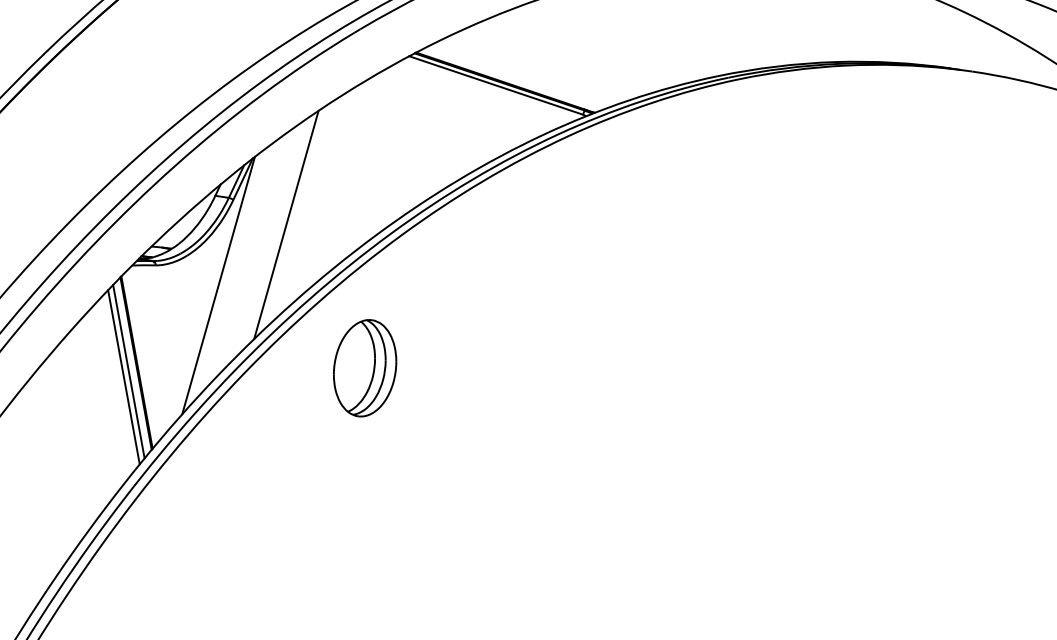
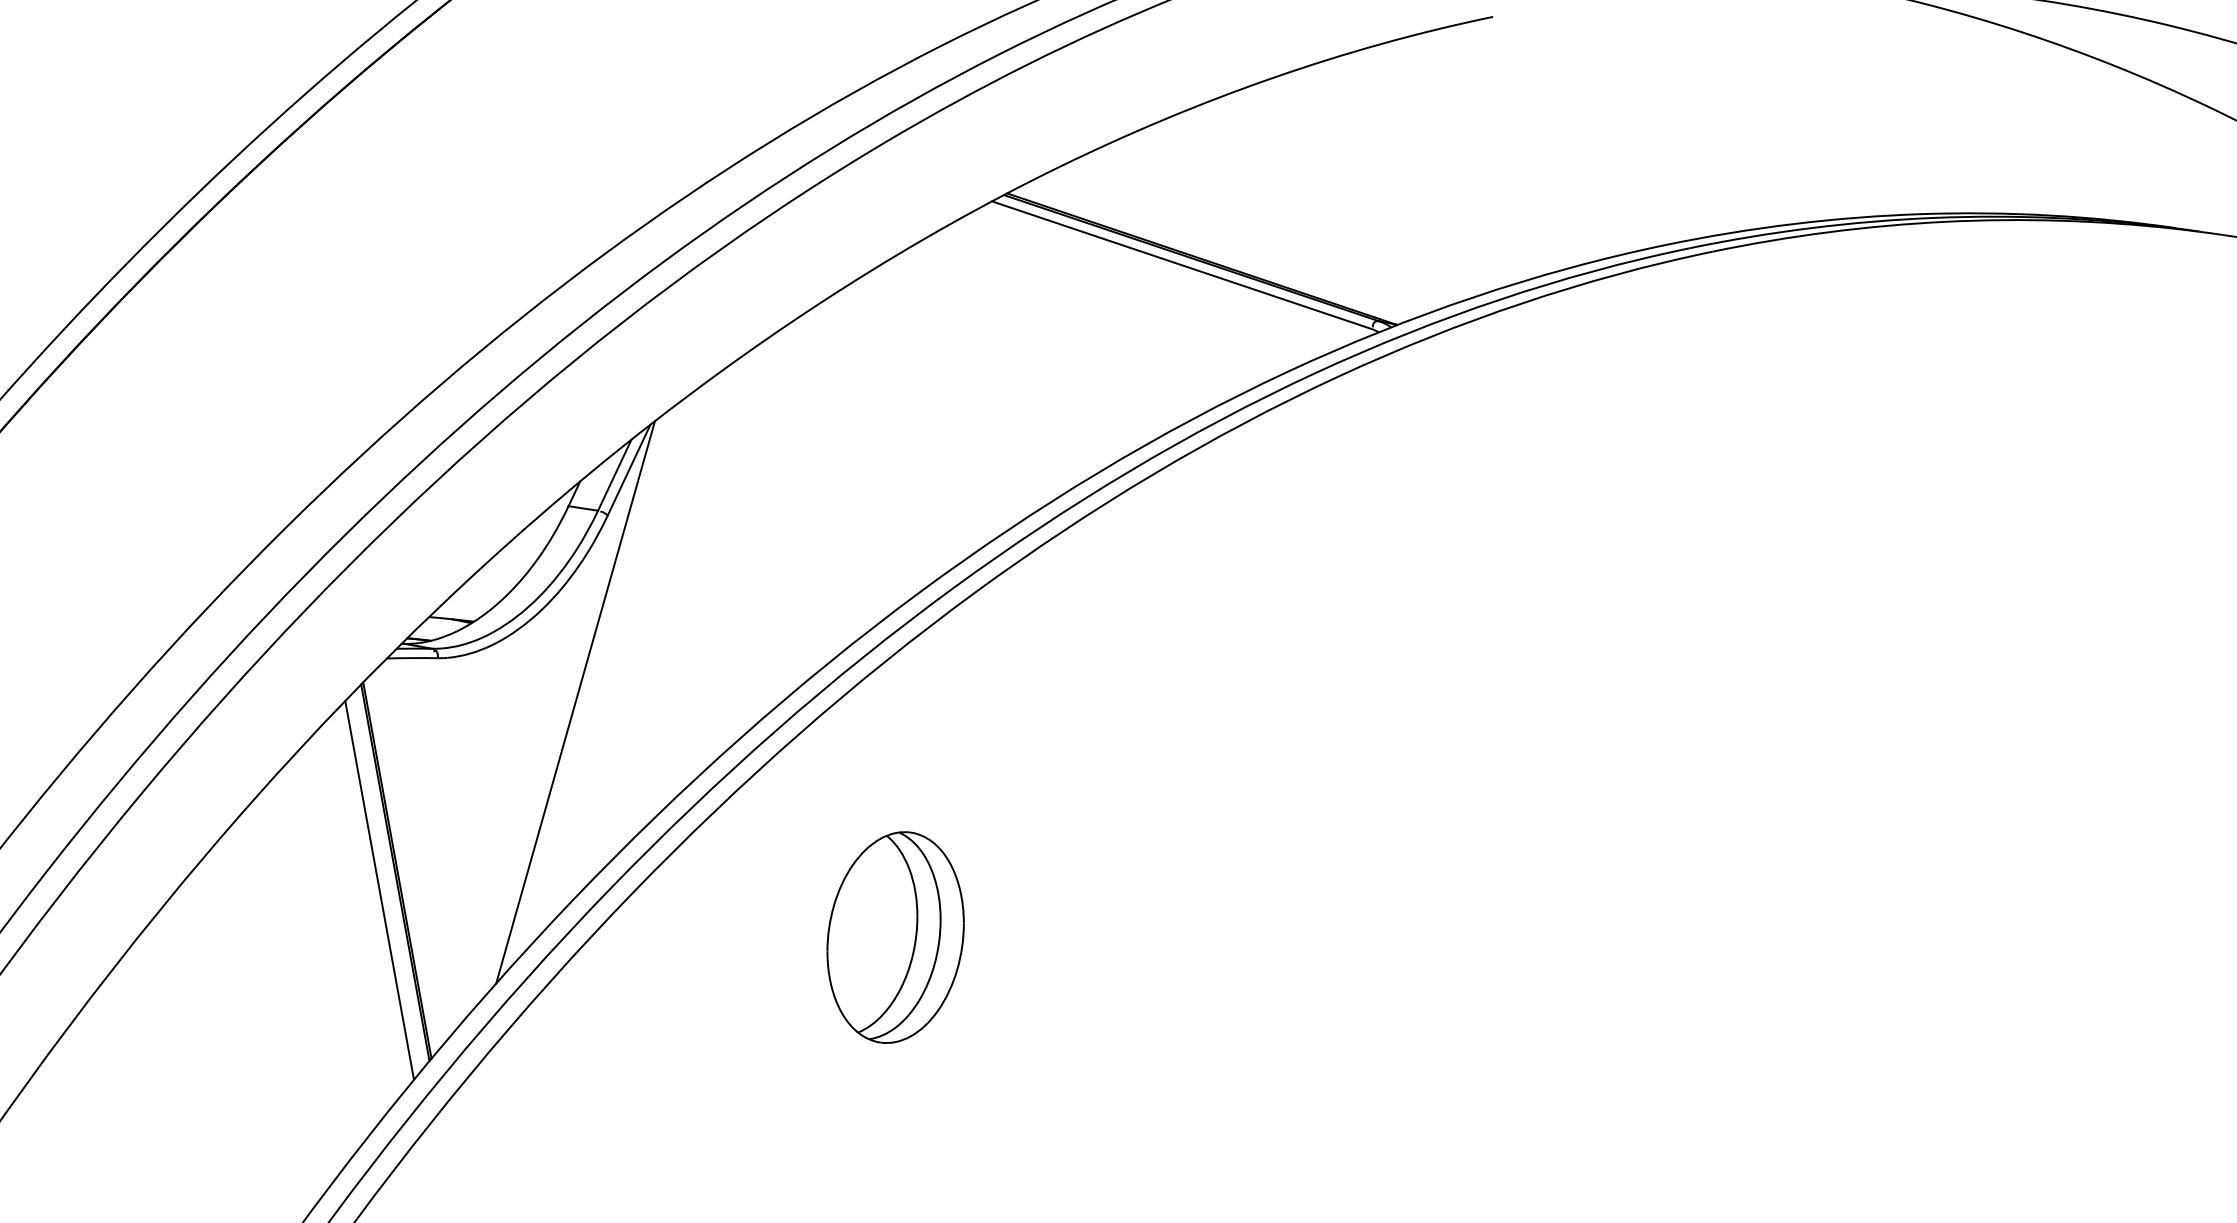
line: (286, 224) -> (723, 568), removed
part: (365, 368) -> (896, 938), moved
line: (123, 377) -> (367, 903), removed

